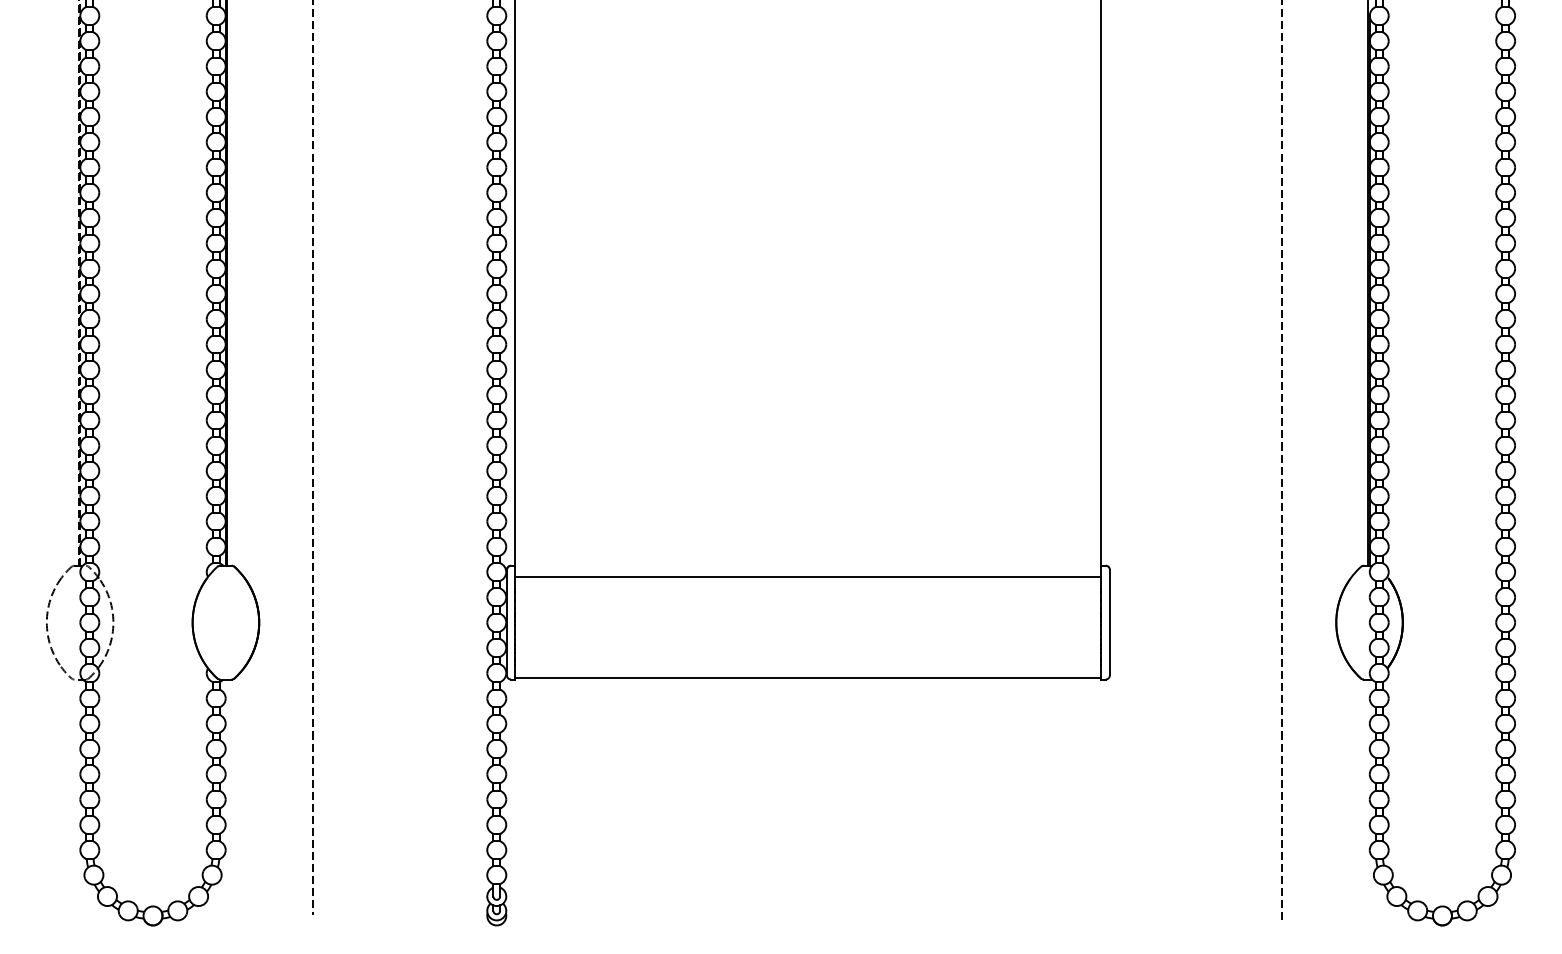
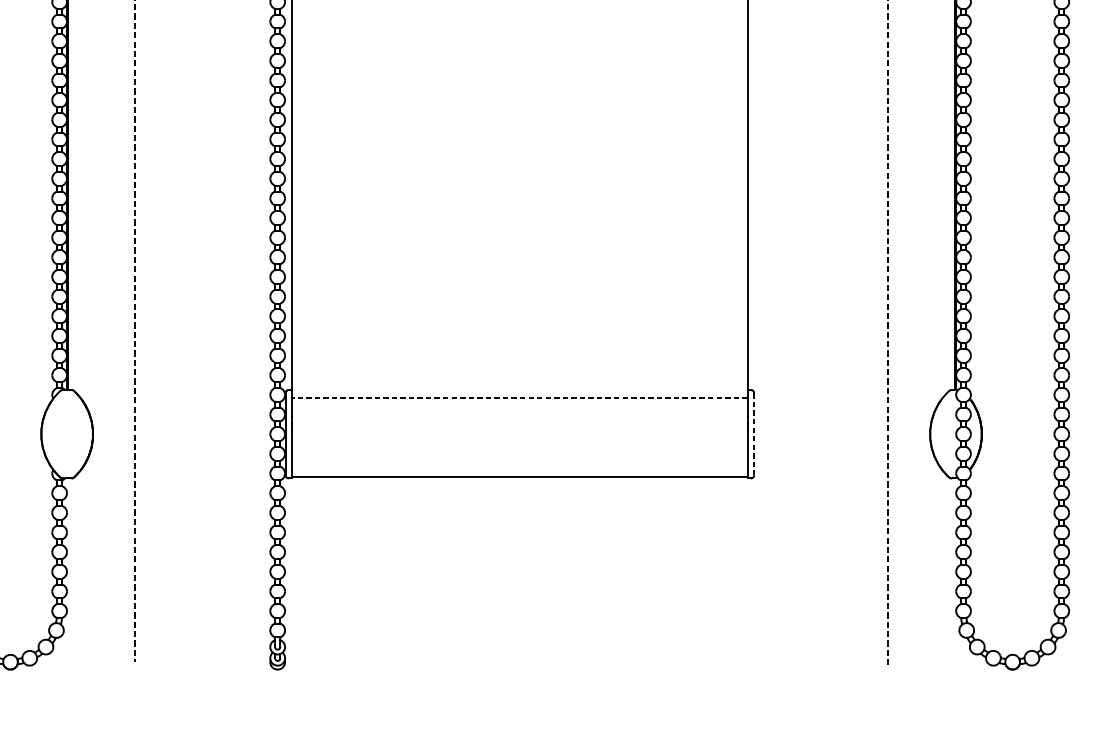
line: (807, 576) -> (519, 398), solid -> dashed
line: (1109, 622) -> (753, 434), solid -> dashed

